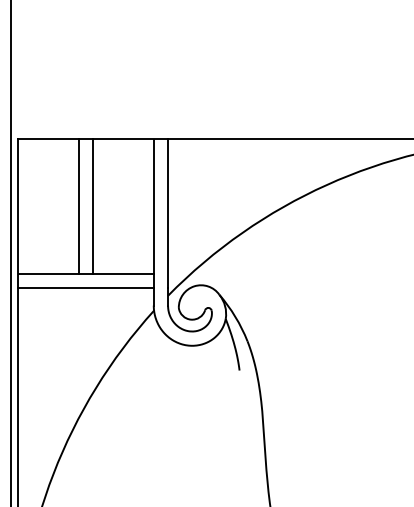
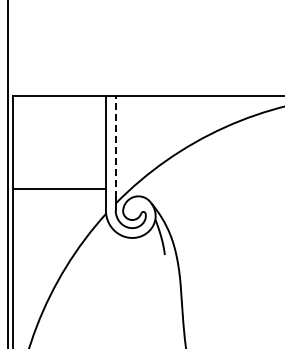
line: (79, 205) -> (54, 141), removed
line: (93, 205) -> (64, 141), removed
line: (167, 212) -> (115, 146), solid -> dashed
line: (84, 288) -> (58, 198), removed

